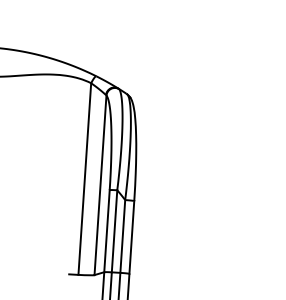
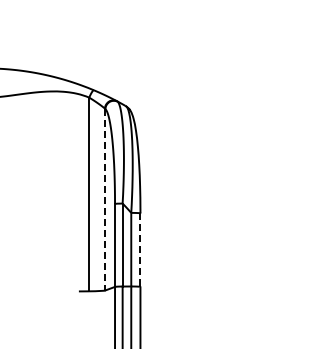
line: (100, 185) -> (105, 199), solid -> dashed
line: (131, 237) -> (140, 250), solid -> dashed

